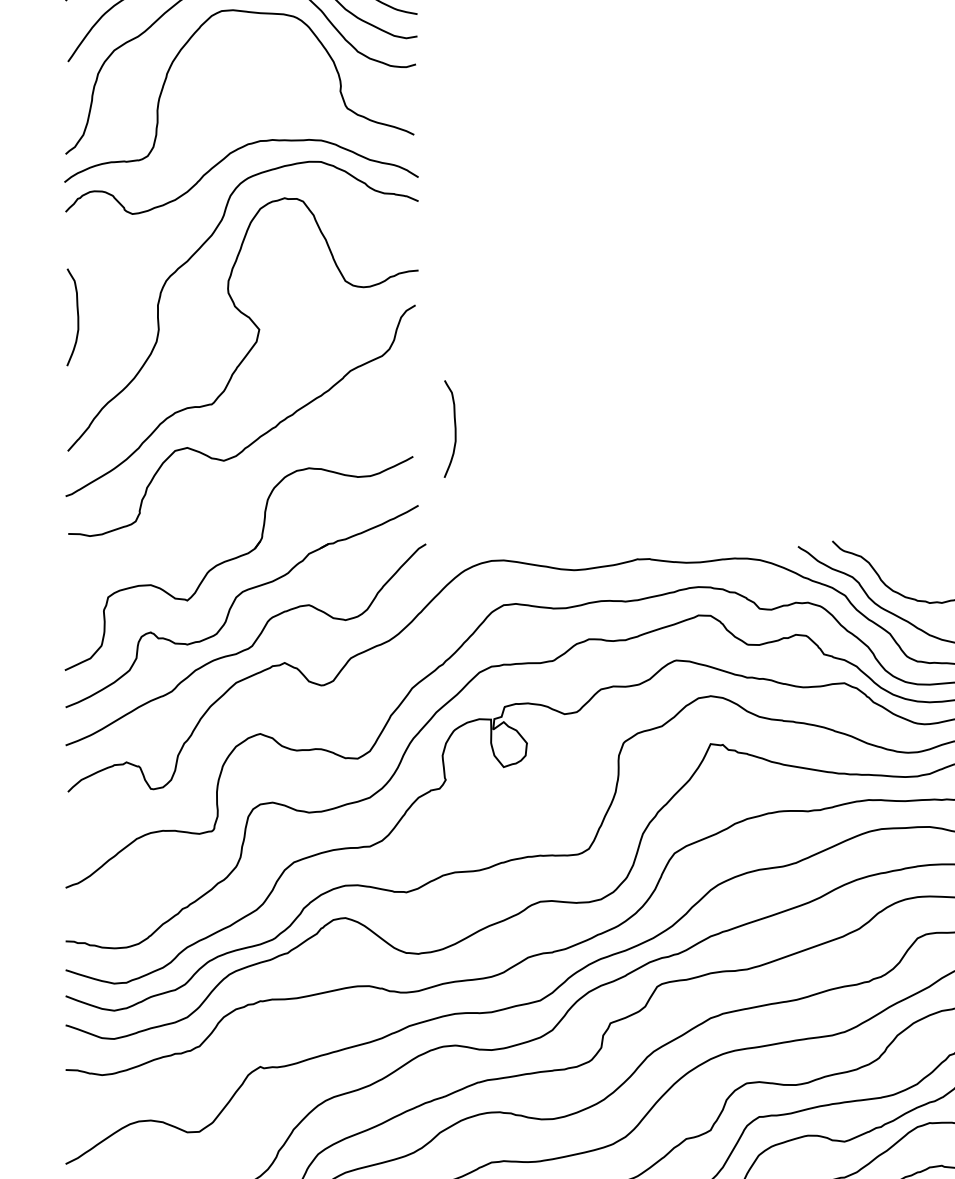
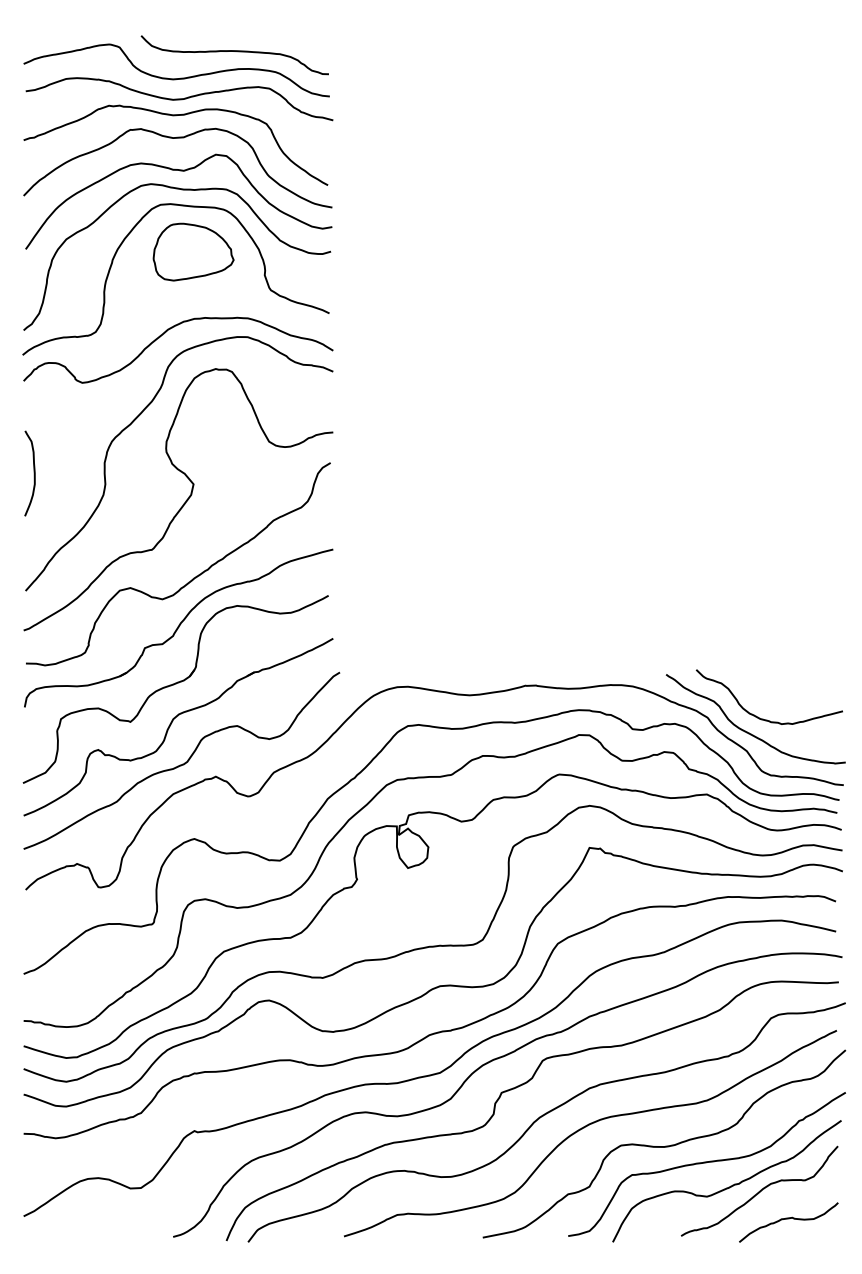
part: (259, 64) -> (193, 251), added
curve: (454, 429) -> (364, 571), removed
part: (242, 492) -> (178, 627), added

